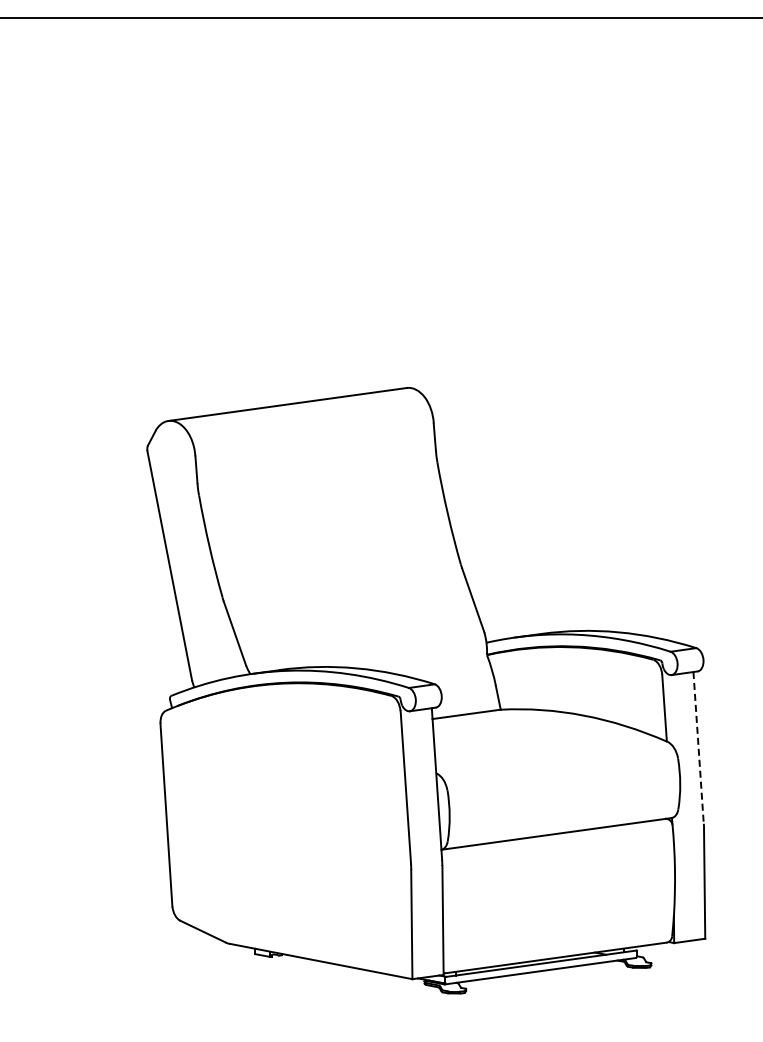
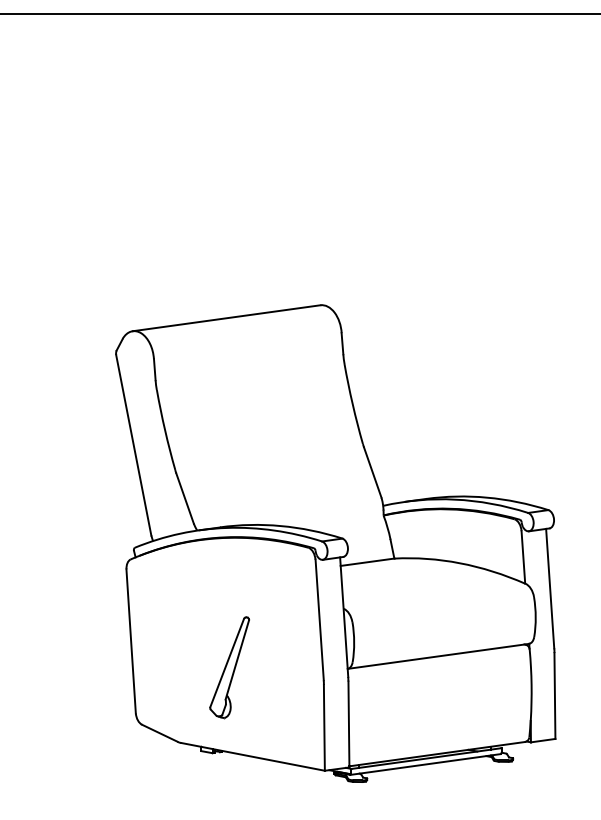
line: (698, 748) -> (550, 589), dashed -> solid
part: (291, 848) -> (229, 667), added

